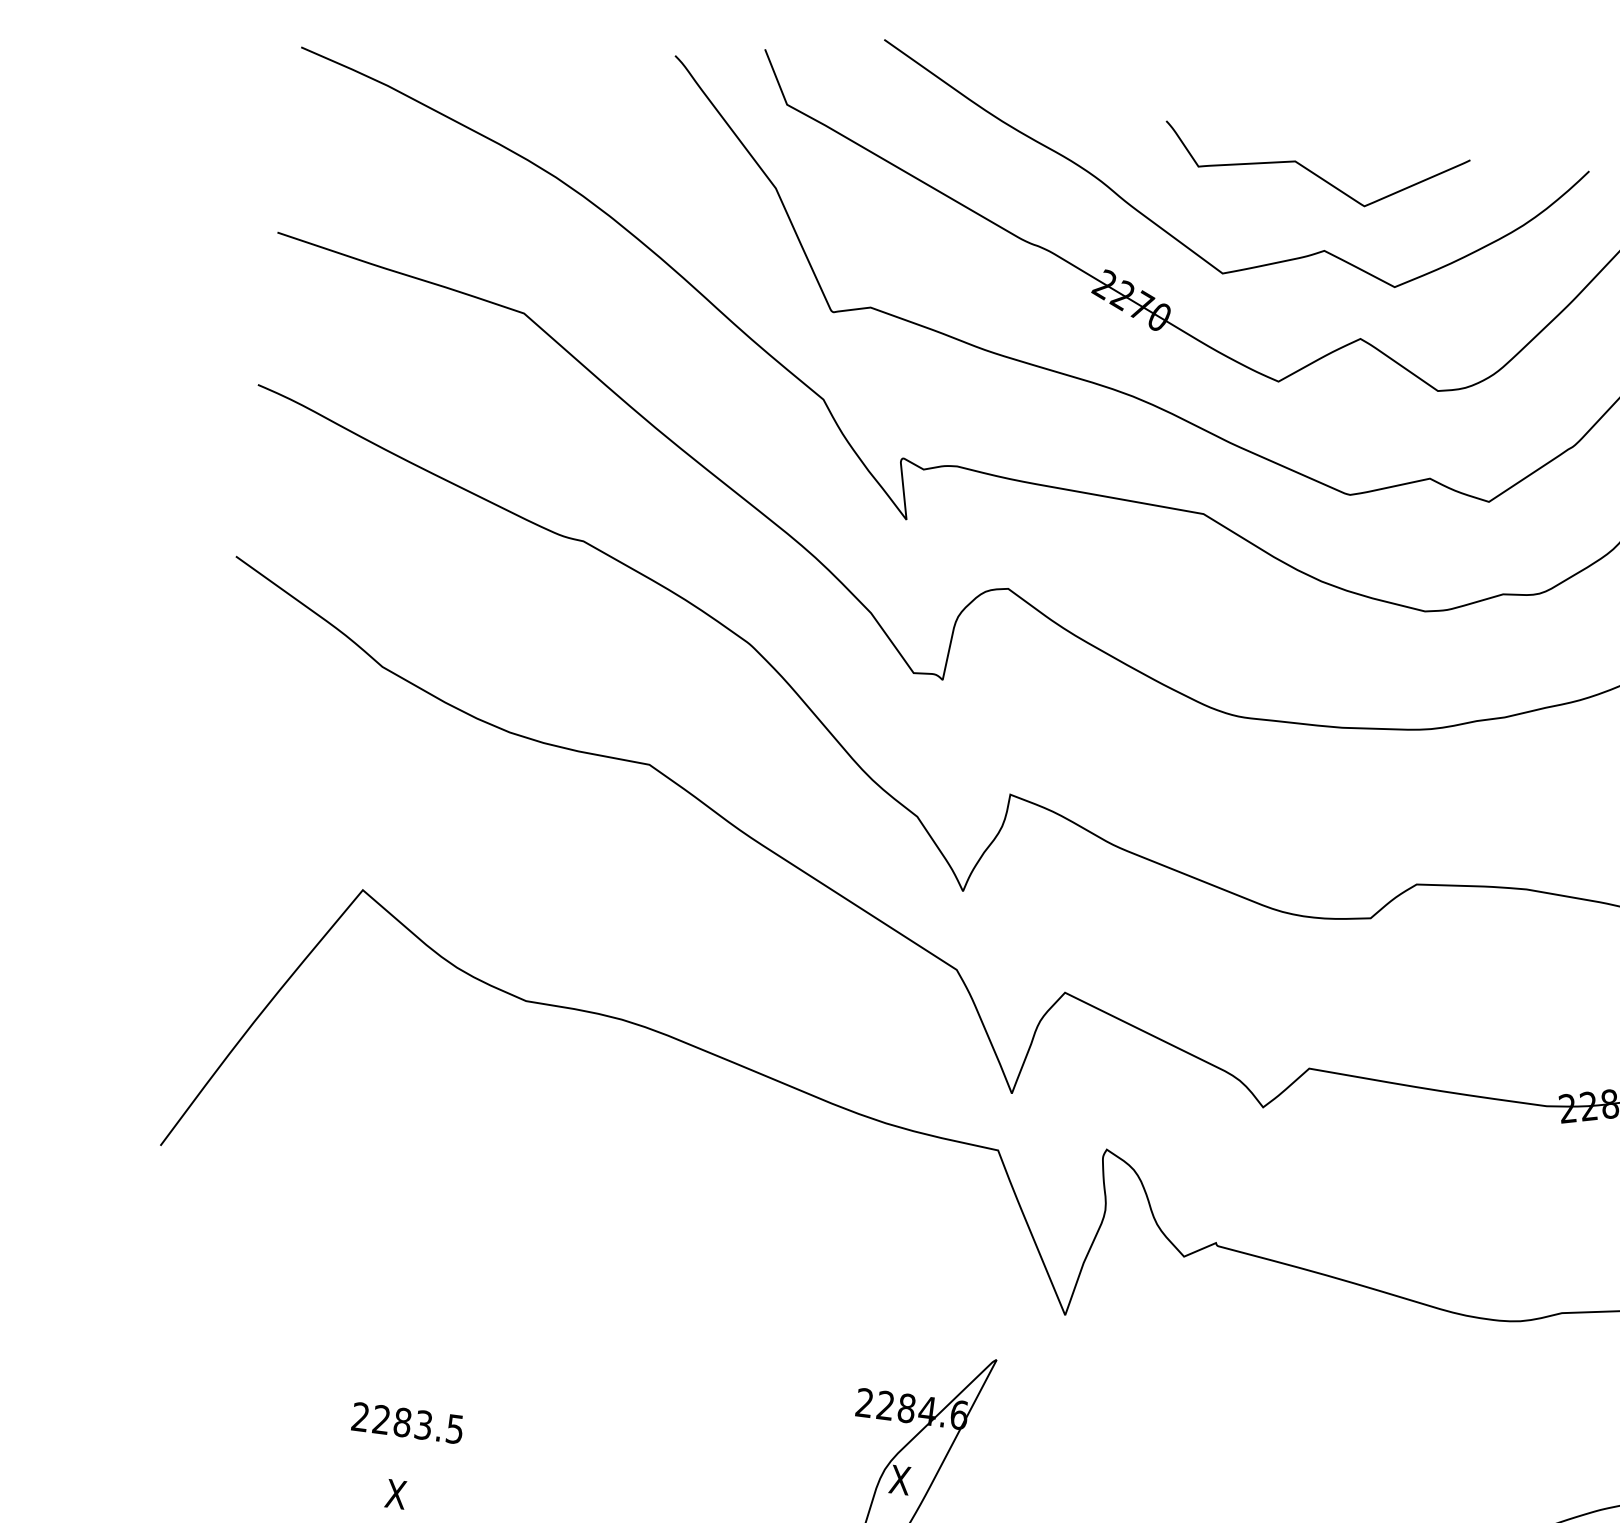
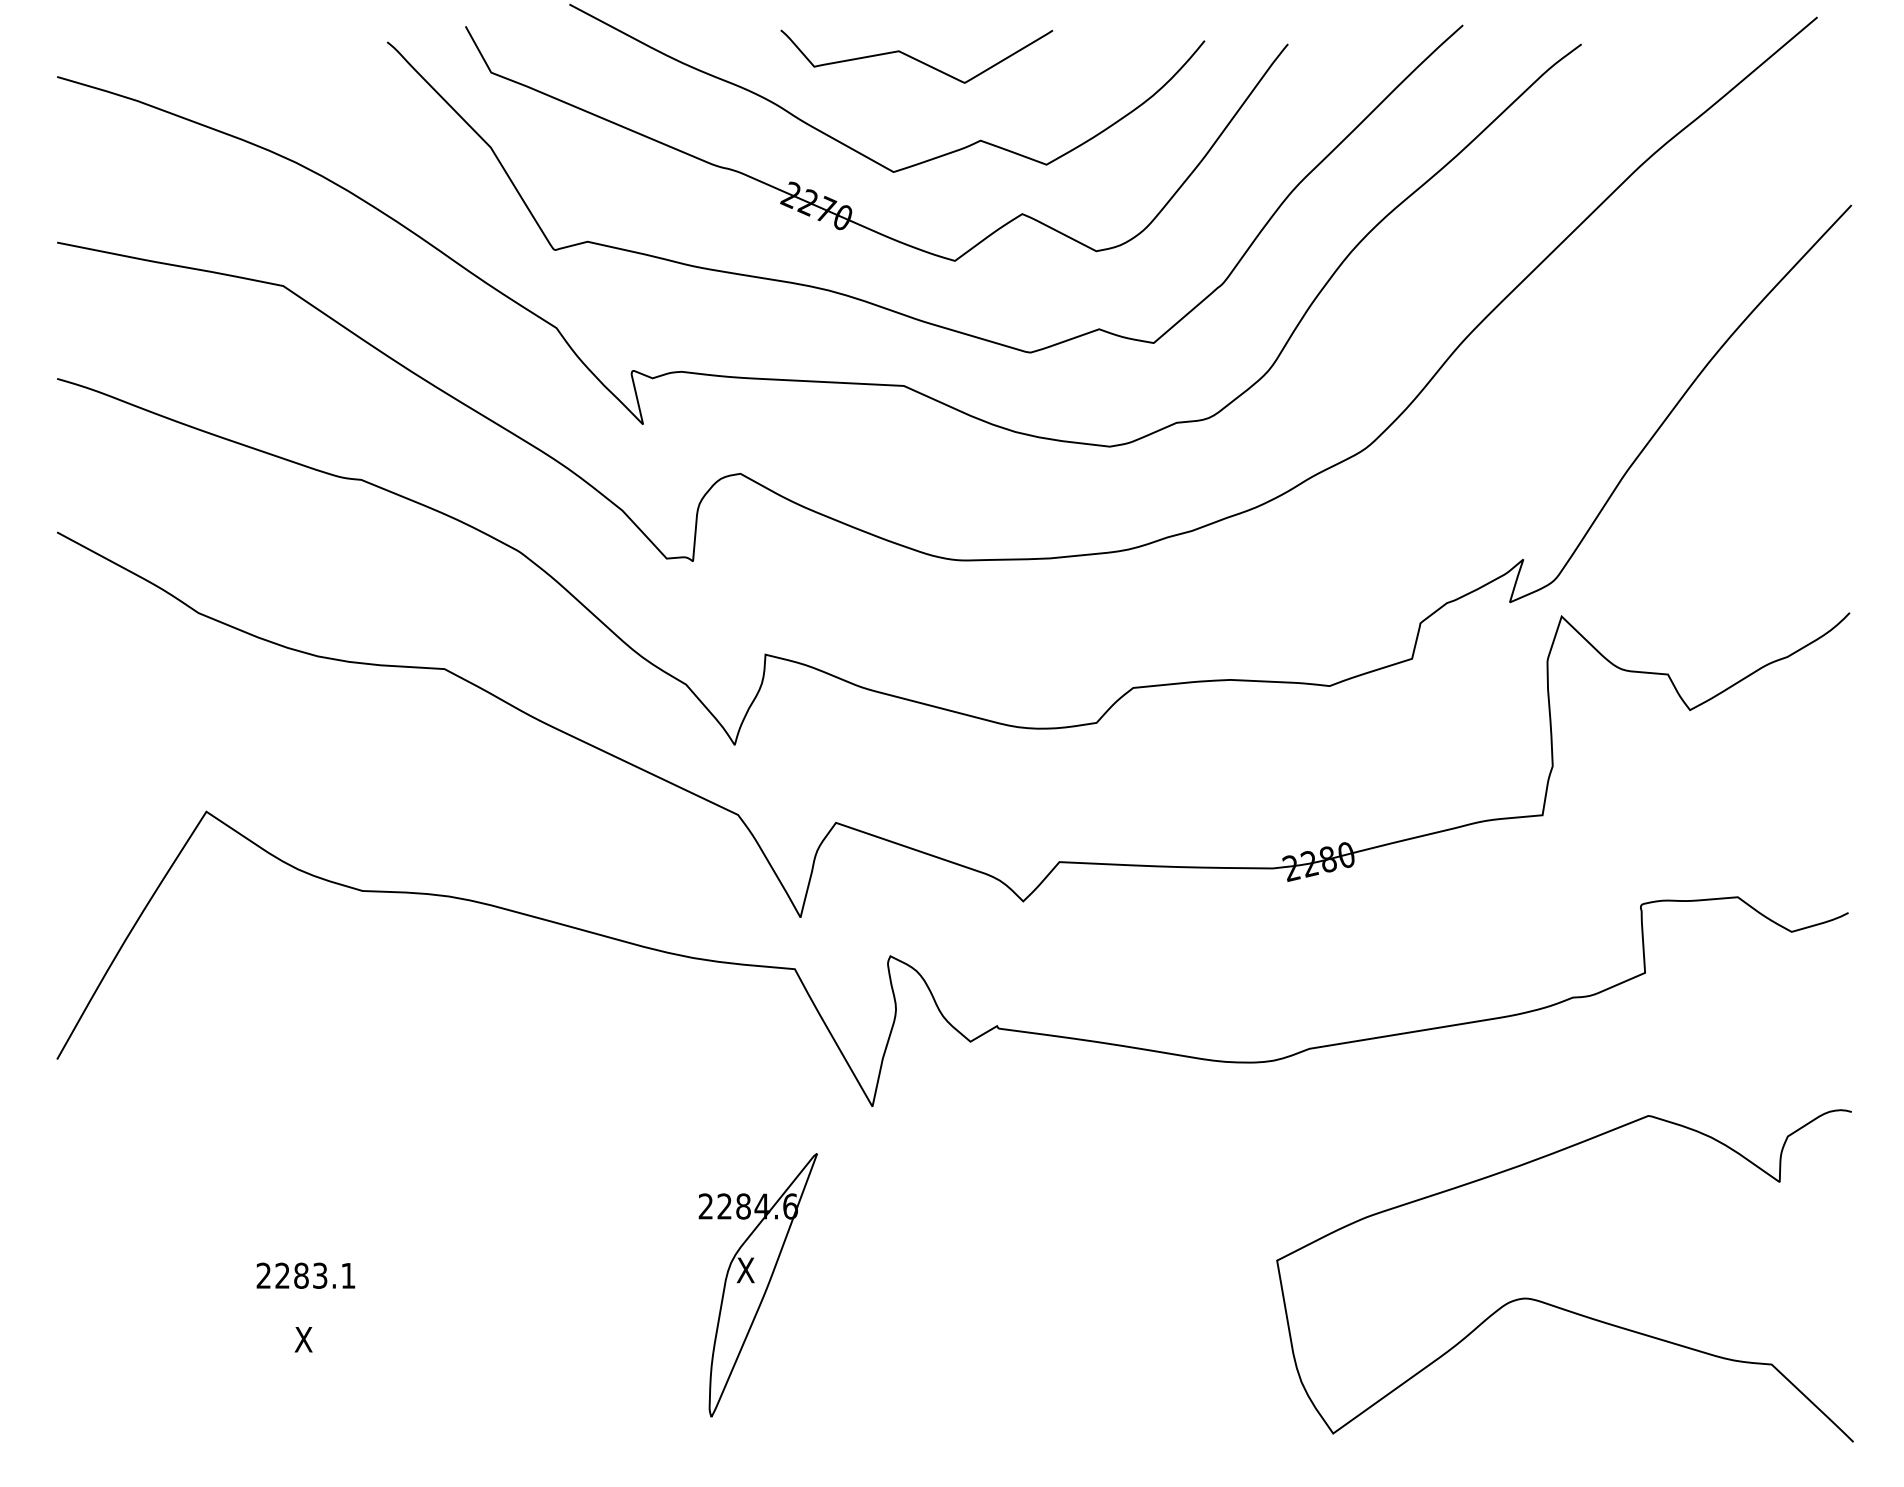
curve: (1313, 172) -> (916, 58), moved
text: (455, 1428) -> (348, 1275), 2283.5 -> 2283.1

